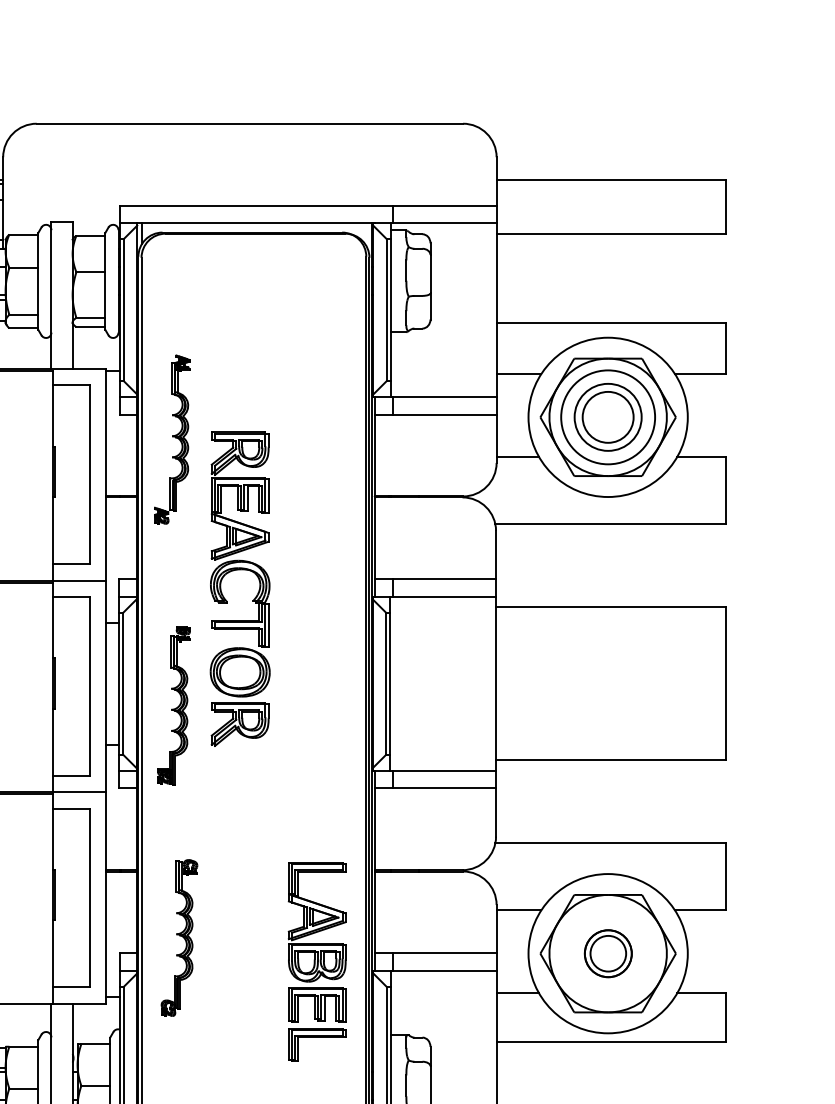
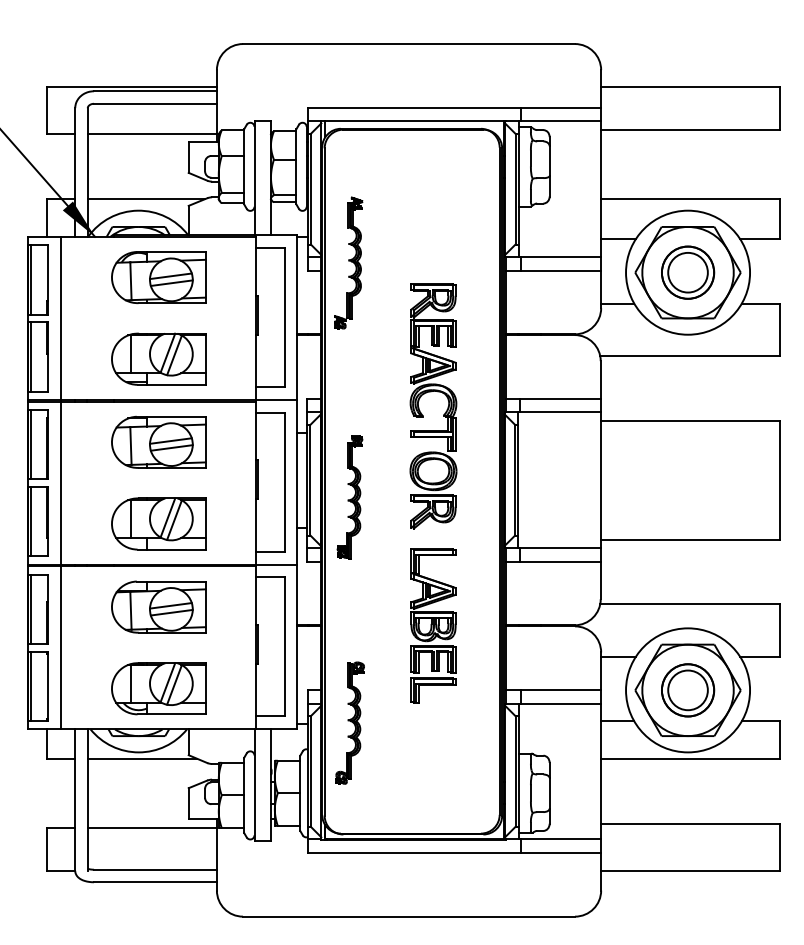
circle: (607, 417) -> (687, 272), size x0.71
part: (172, 438) -> (348, 262), moved
part: (253, 599) -> (443, 414), moved
part: (178, 937) -> (349, 722), moved
part: (608, 953) -> (688, 690), size x1.43
part: (317, 961) -> (433, 625), moved

